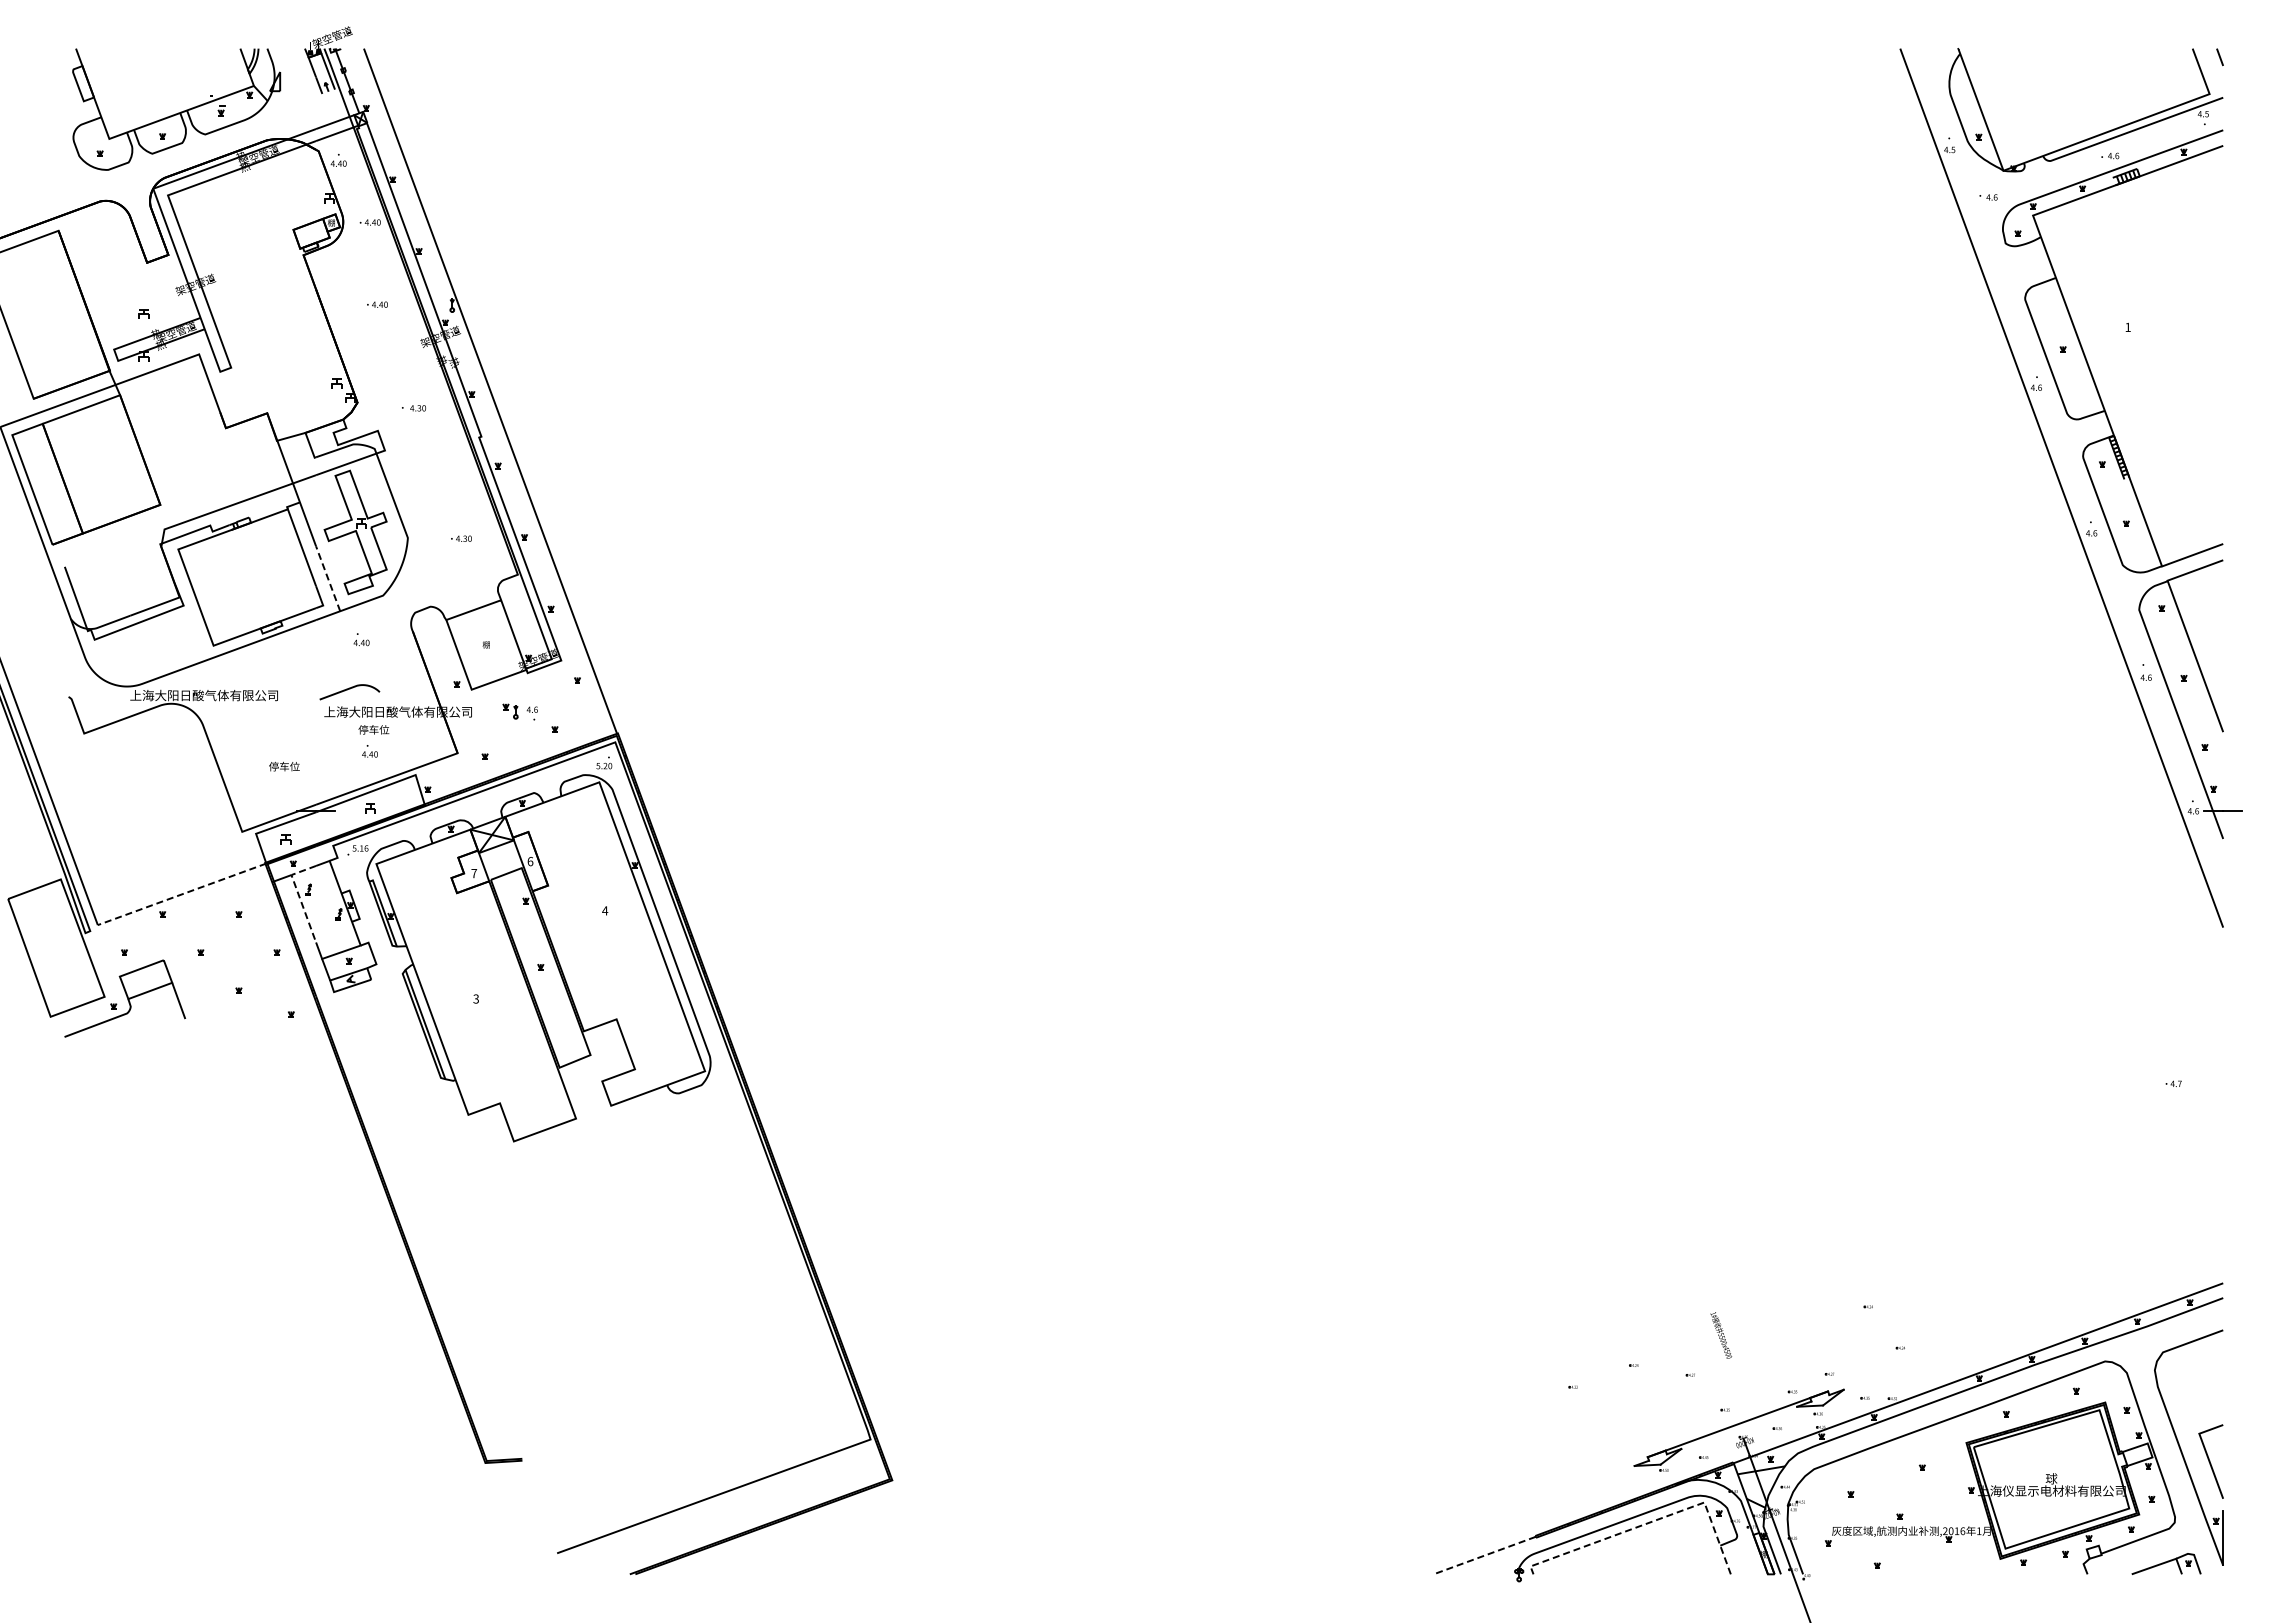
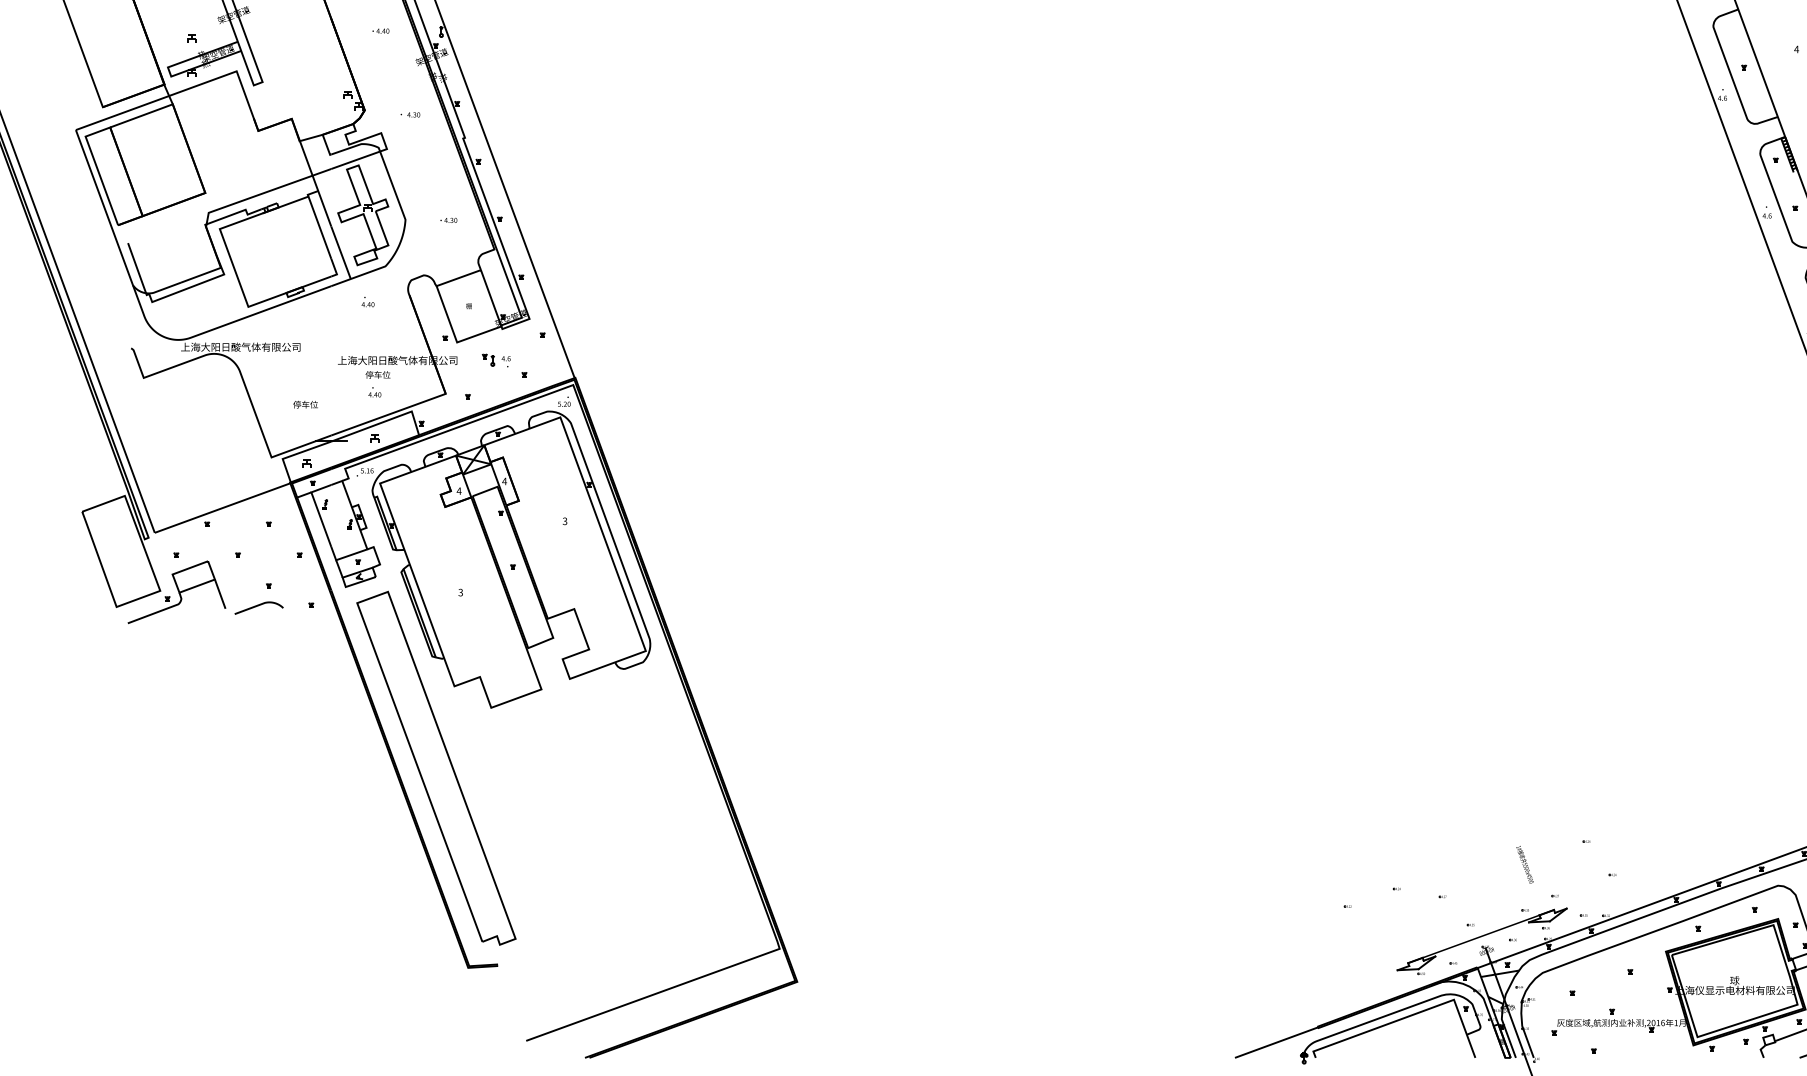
text: (2128, 326) -> (1796, 48), 1 -> 4
line: (328, 578) -> (341, 252), dashed -> solid
curve: (347, 690) -> (257, 606), moved
text: (530, 861) -> (504, 481), 6 -> 4
text: (474, 873) -> (459, 491), 7 -> 4
line: (182, 894) -> (223, 508), dashed -> solid
line: (298, 895) -> (317, 508), dashed -> solid
text: (605, 910) -> (565, 521), 4 -> 3
part: (446, 1216) -> (436, 768), added
text: (1721, 1335) -> (1525, 864), moved
line: (1649, 1522) -> (1409, 1015), dashed -> solid
line: (1484, 1555) -> (1276, 1042), dashed -> solid

